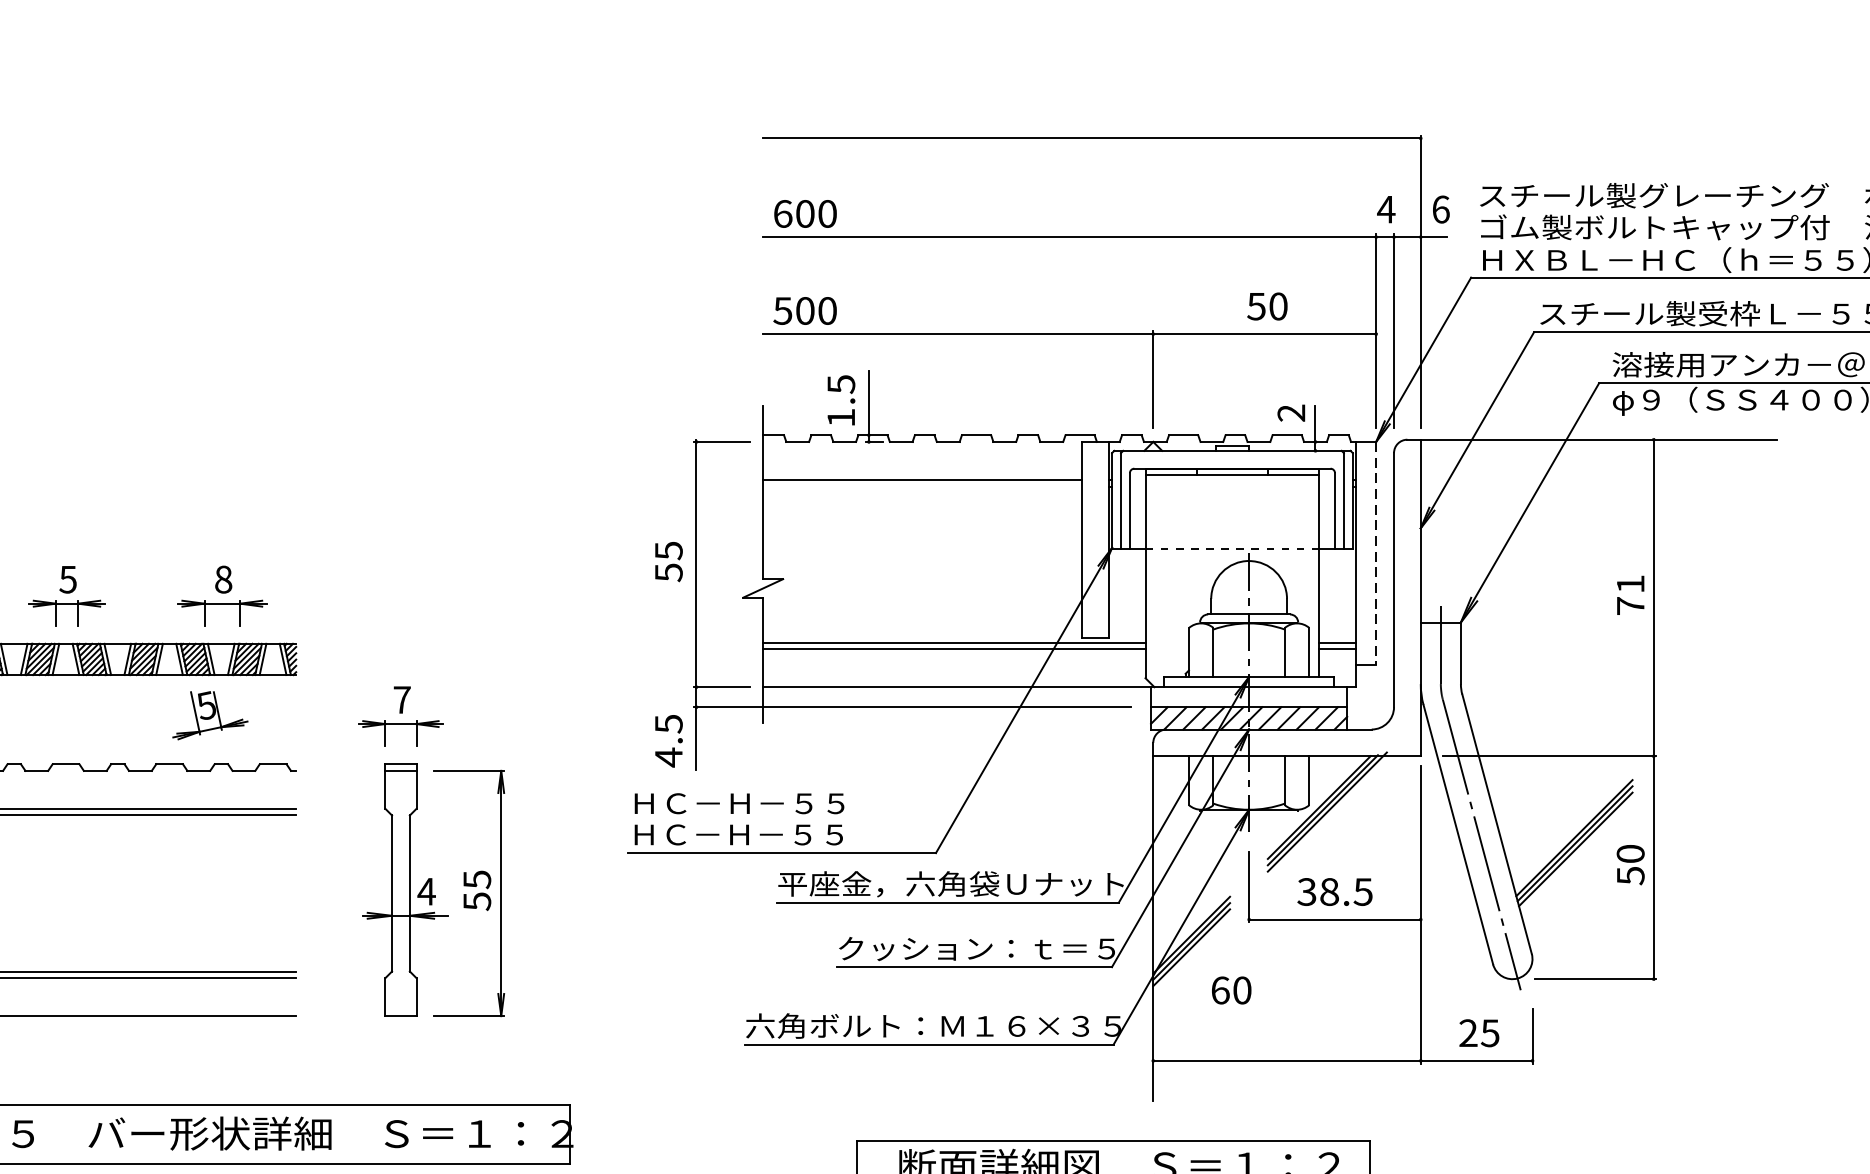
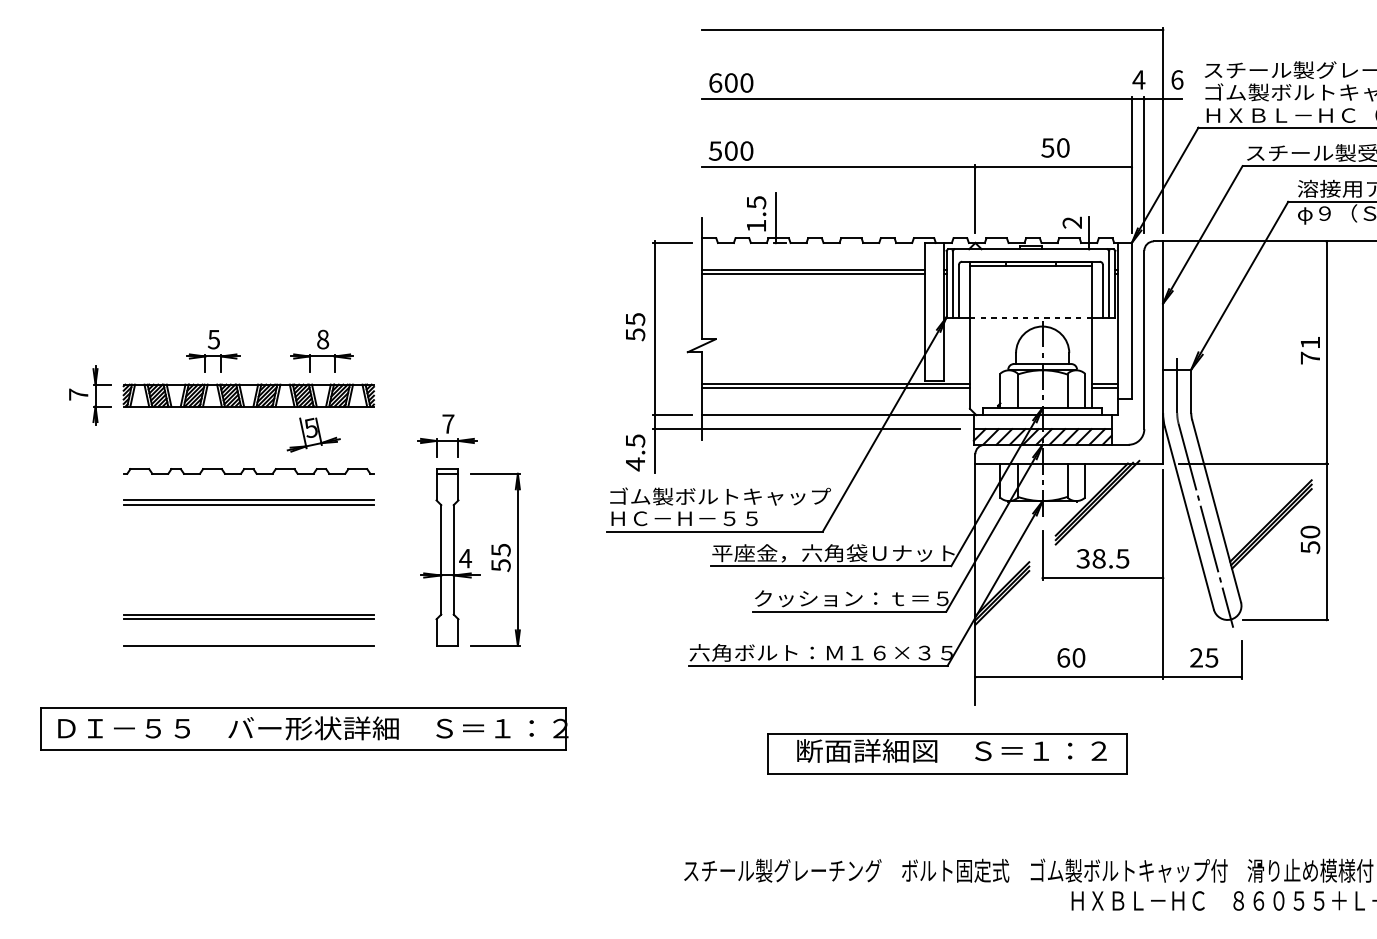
line: (922, 486) -> (813, 274), added
line: (1375, 553) -> (1131, 321), dashed -> solid
text: (790, 803) -> (720, 496), ＨＣ－Ｈ－５５ -> ゴム製ボルトキャップ
text: (1231, 989) -> (1071, 657), moved

